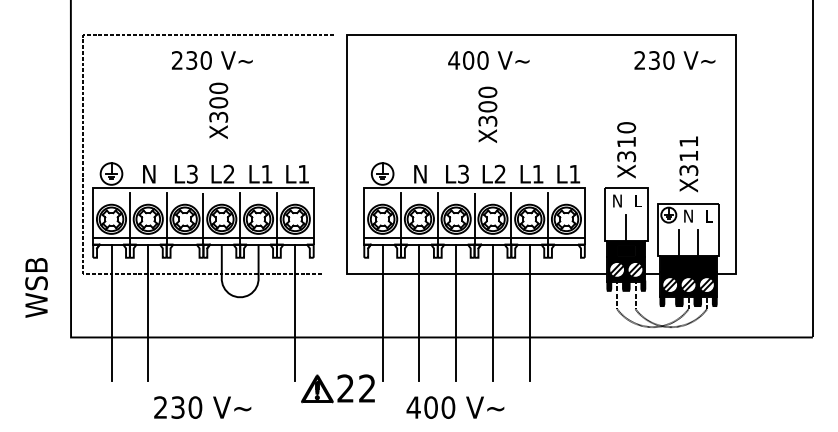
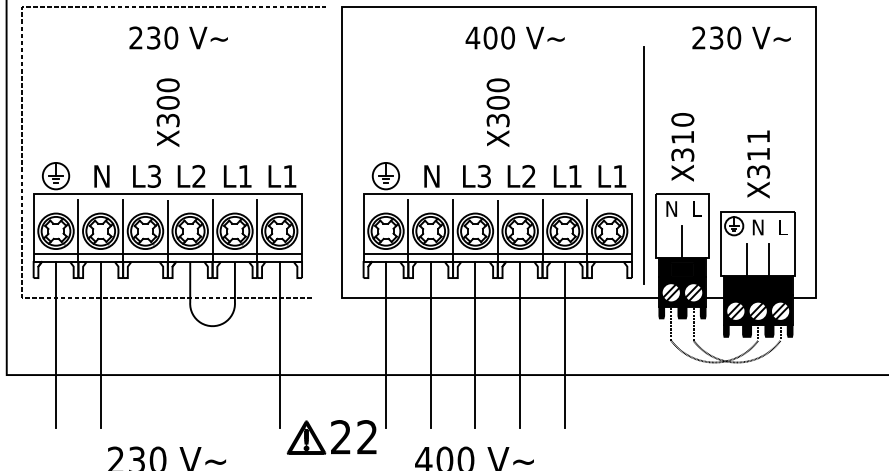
text: (218, 110) -> (167, 112), moved
text: (487, 114) -> (497, 112), moved
line: (595, 164) -> (644, 164), added

